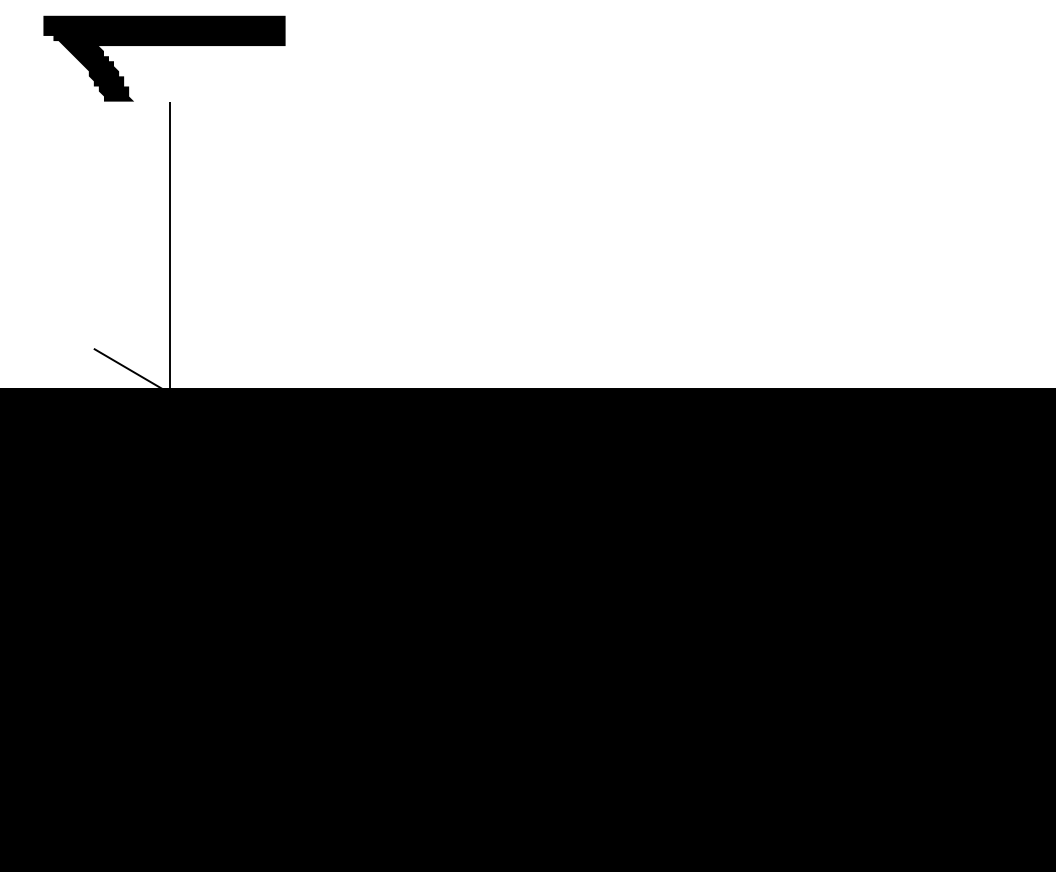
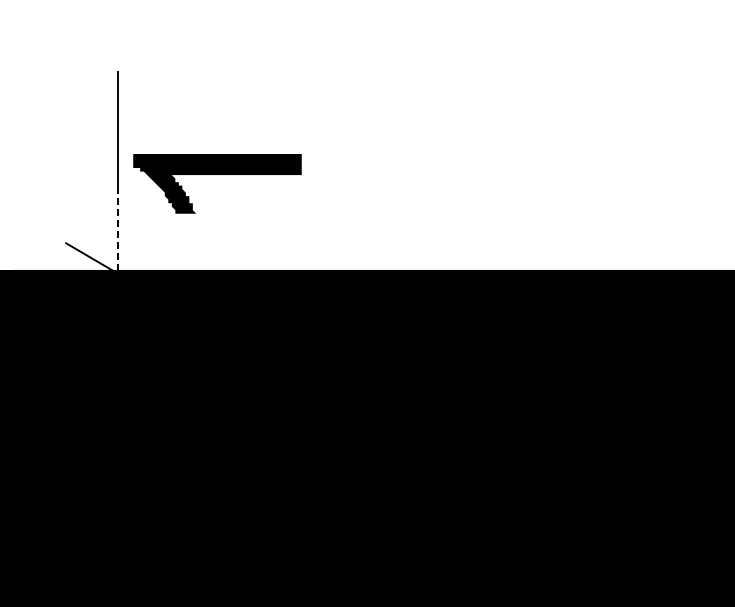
part: (164, 45) -> (217, 174), moved
line: (168, 334) -> (117, 232), solid -> dashed

